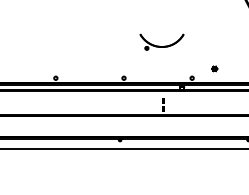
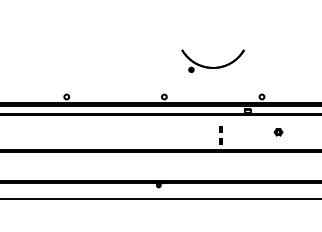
part: (161, 41) -> (212, 60), moved
part: (214, 68) -> (278, 131), moved

